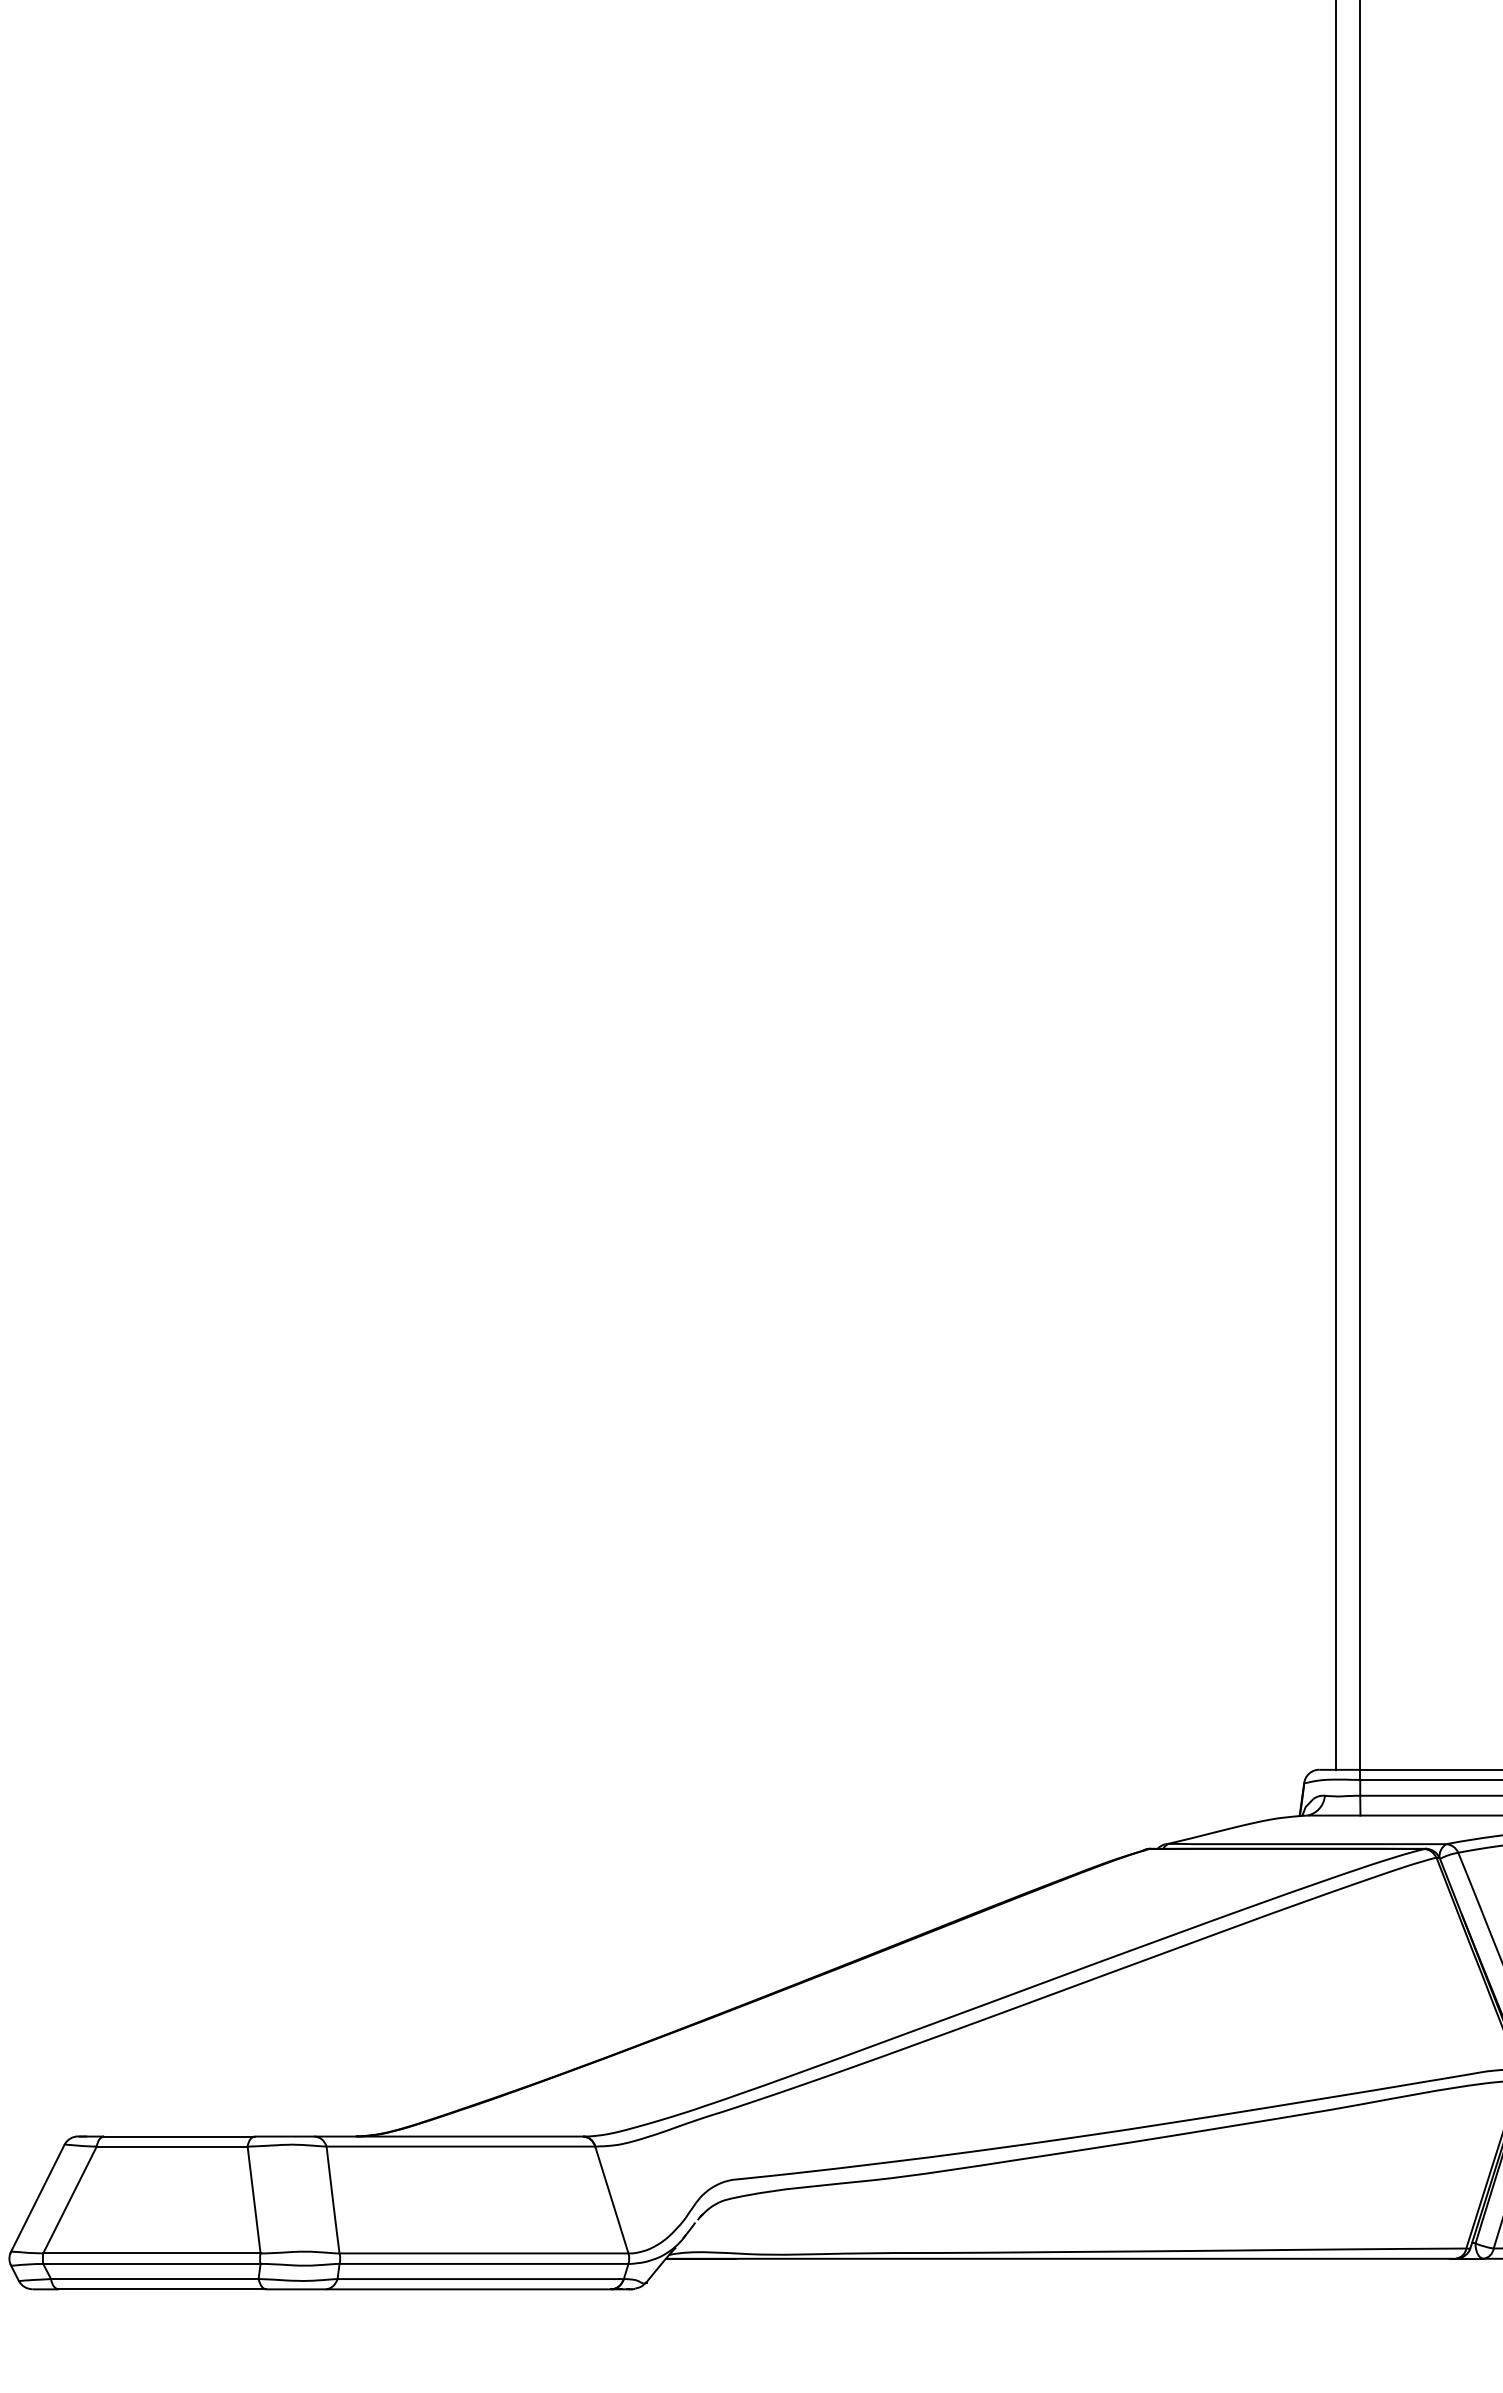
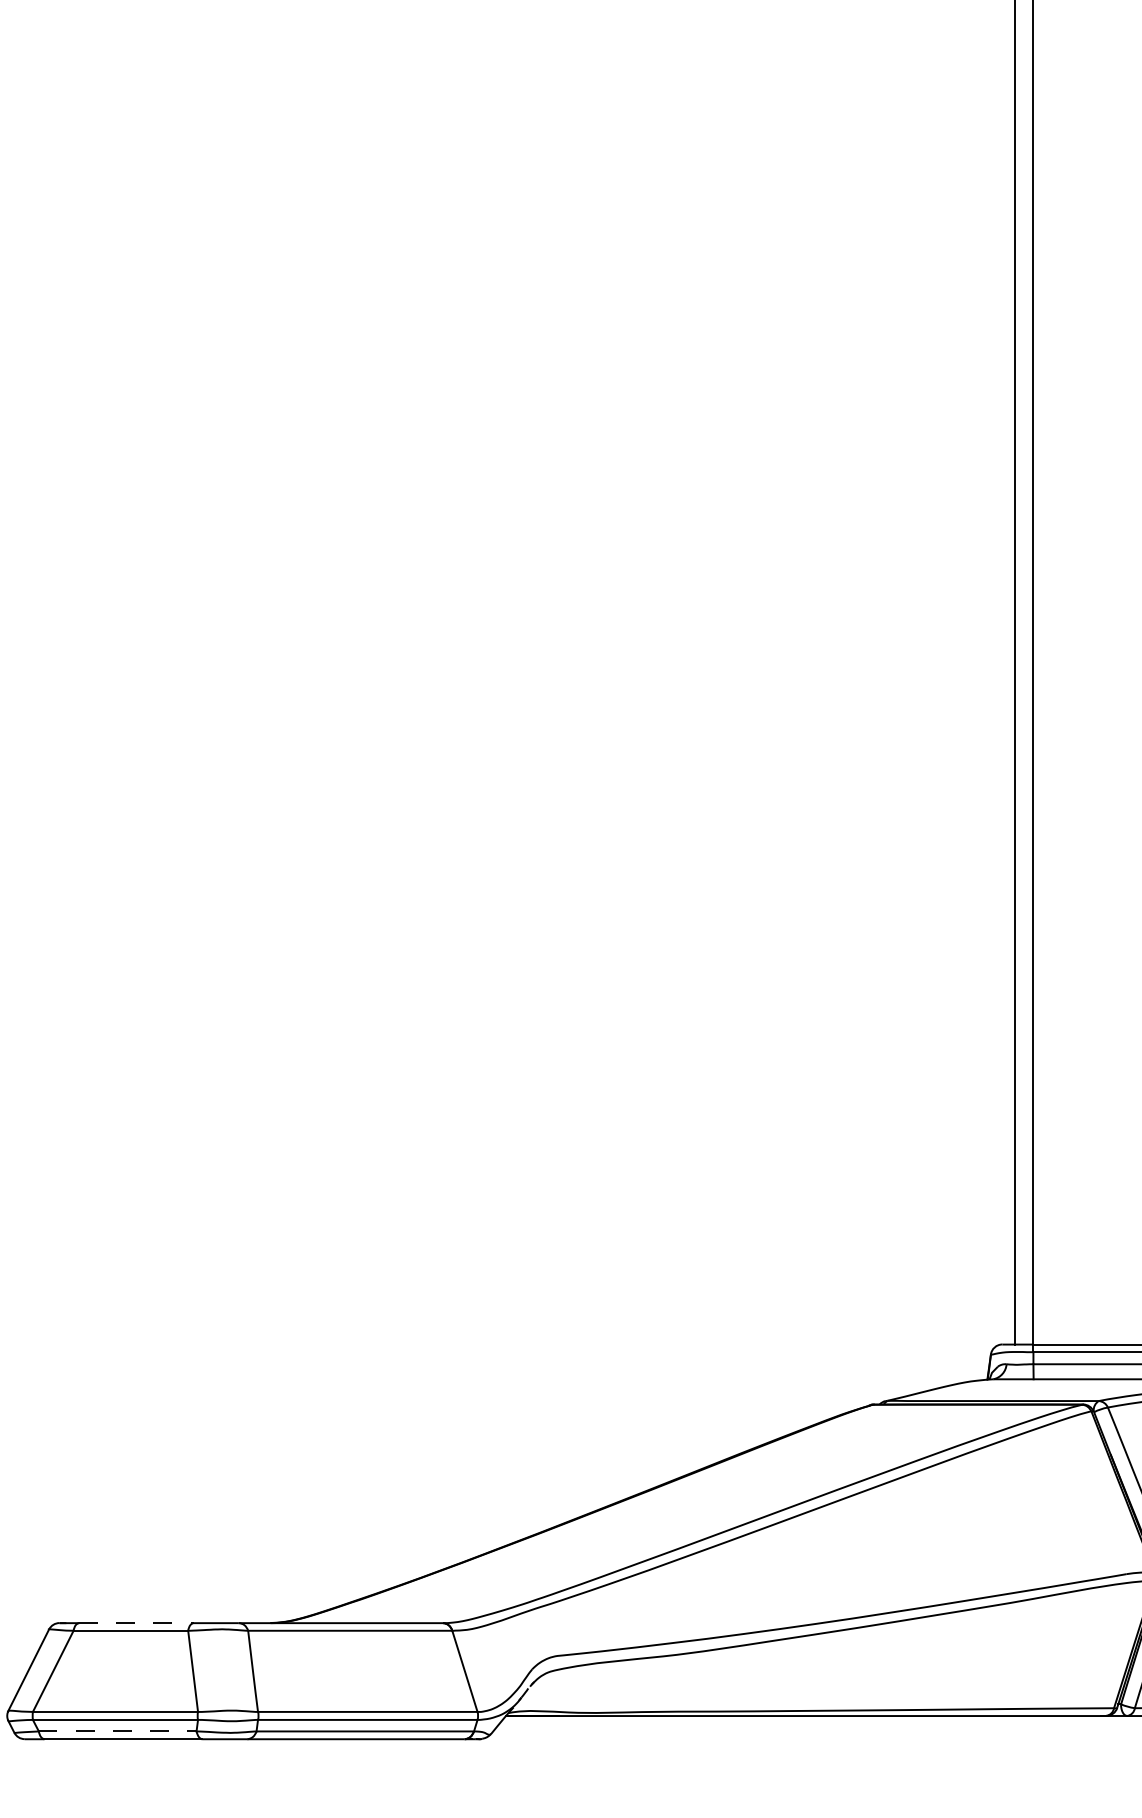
line: (180, 2136) -> (137, 1623), solid -> dashed
line: (154, 2279) -> (117, 1731), solid -> dashed

